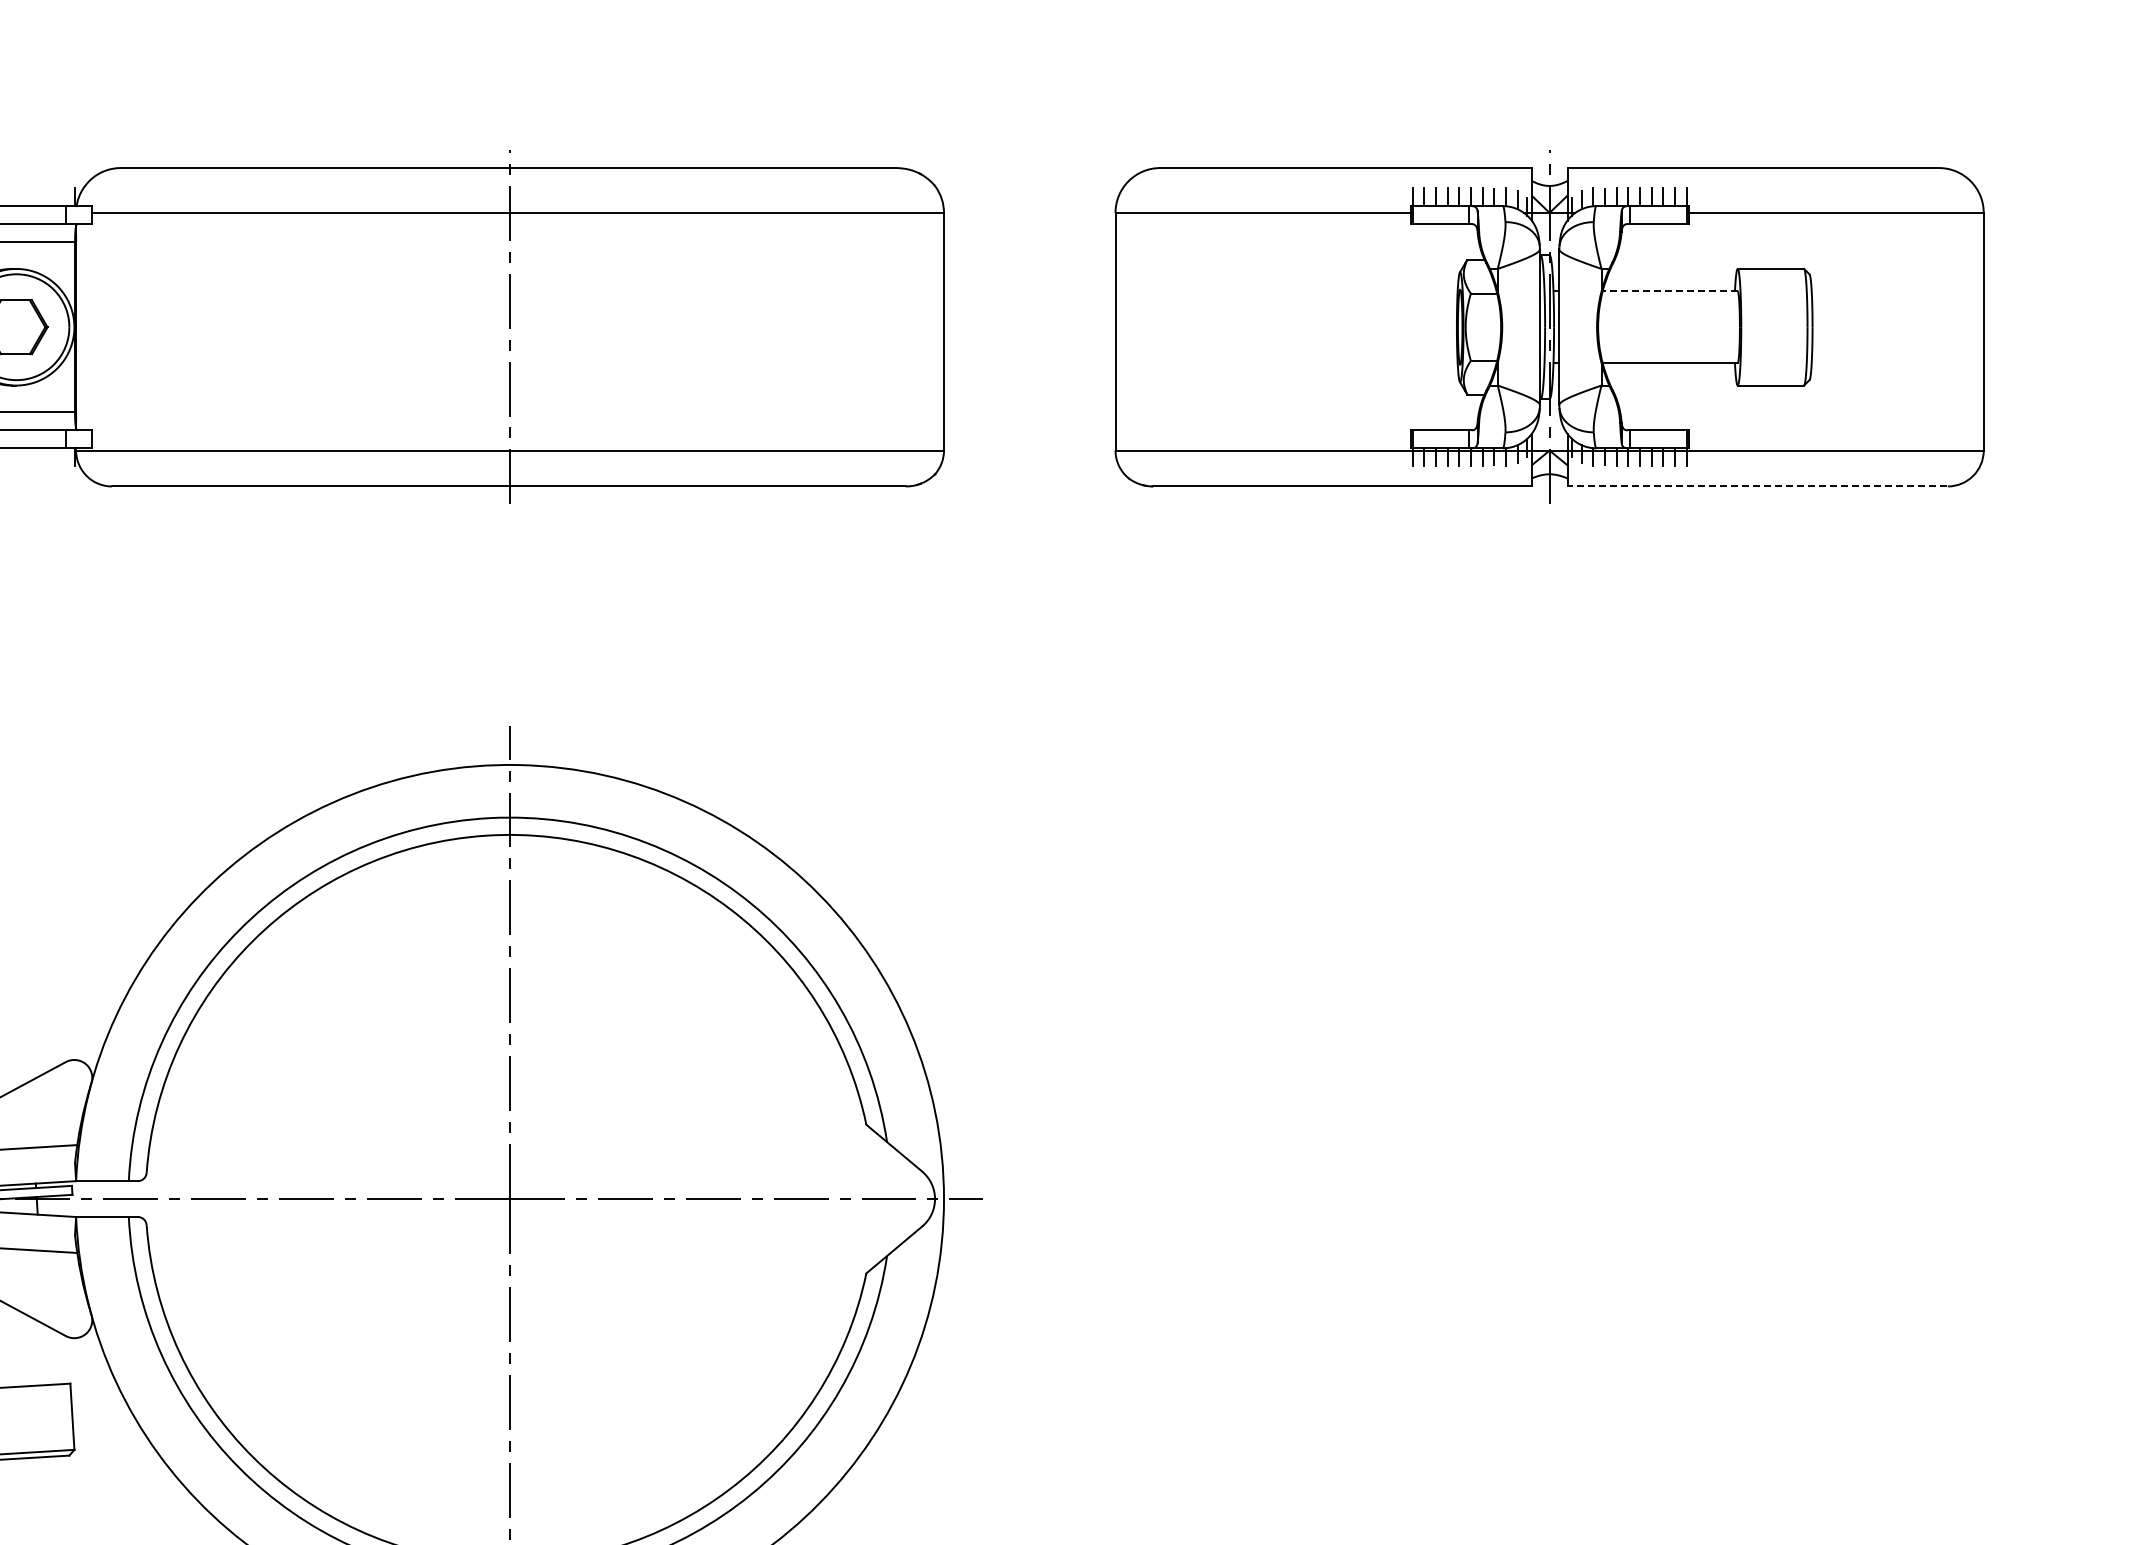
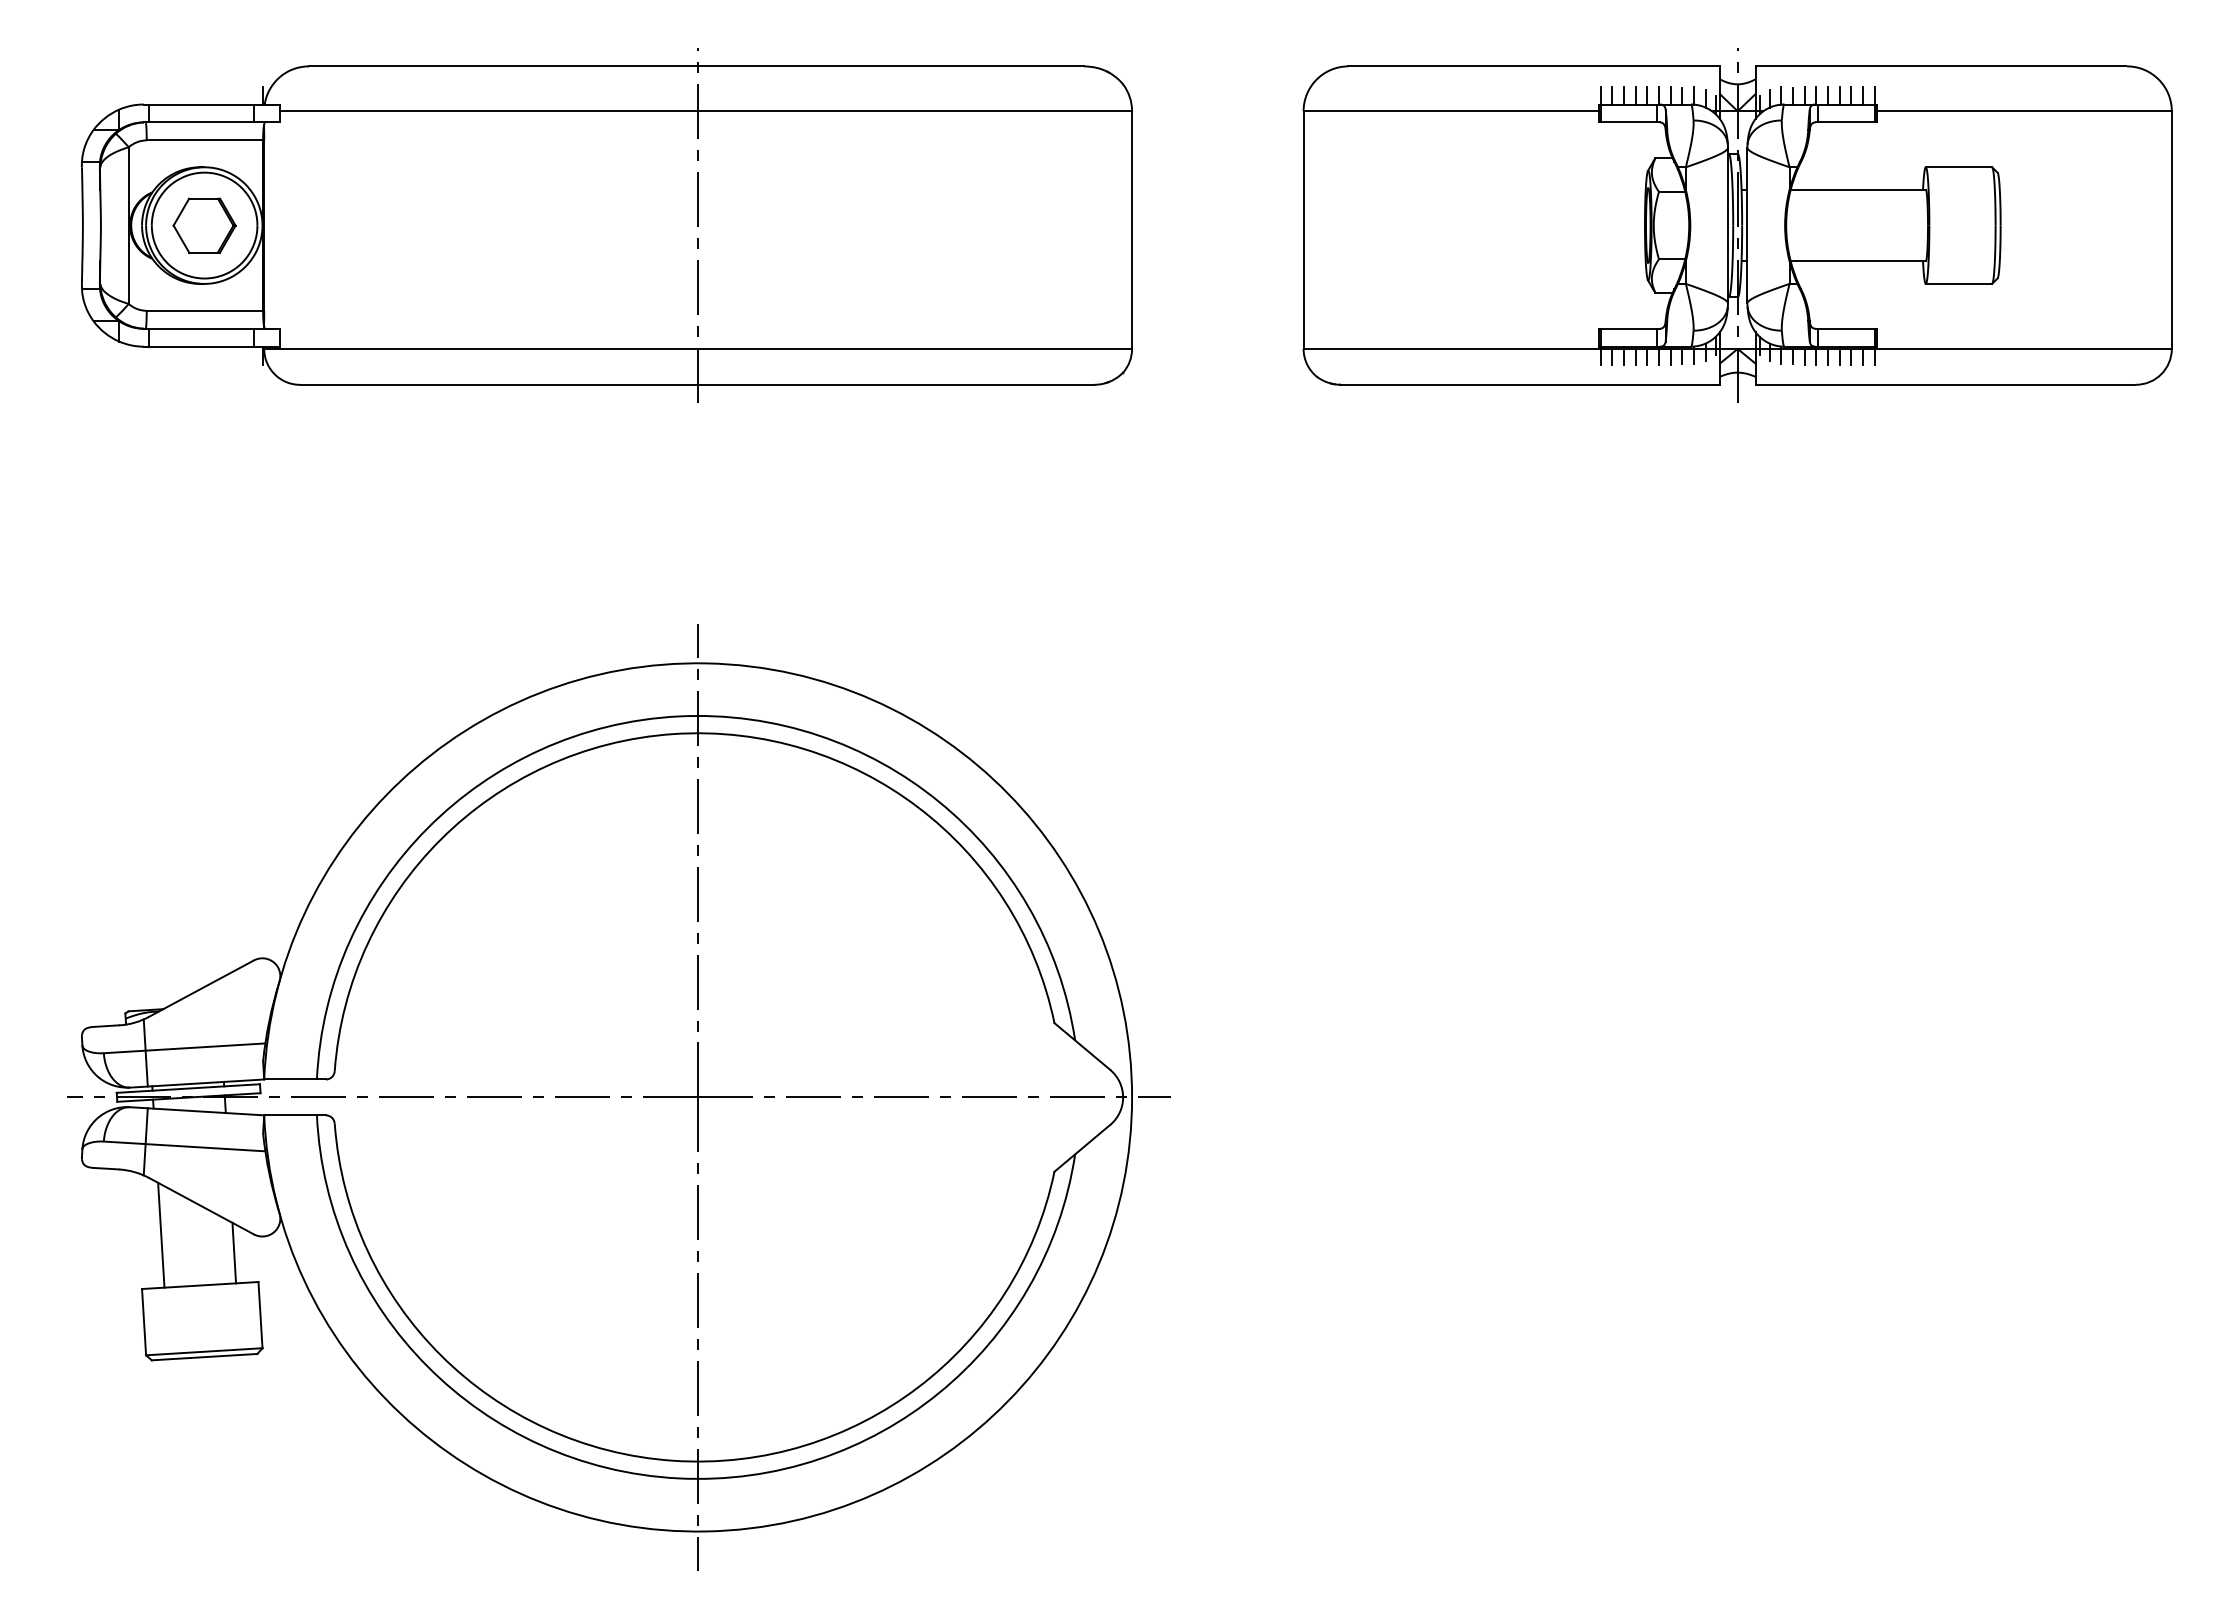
line: (1670, 291) -> (1858, 189), dashed -> solid
line: (1757, 486) -> (1945, 384), dashed -> solid
line: (46, 1354) -> (234, 1252), added

